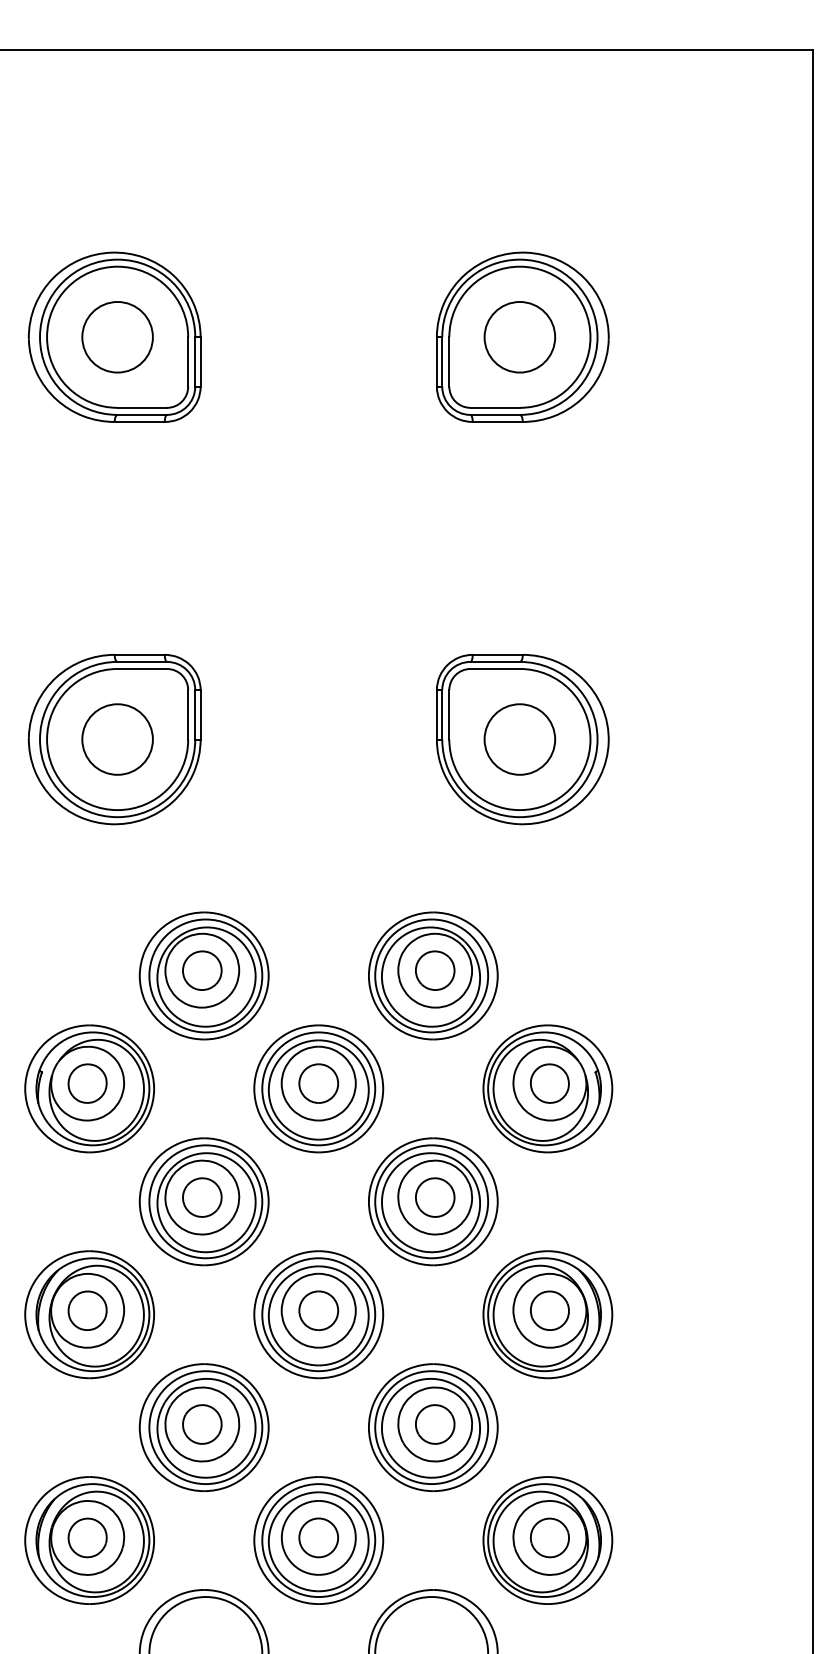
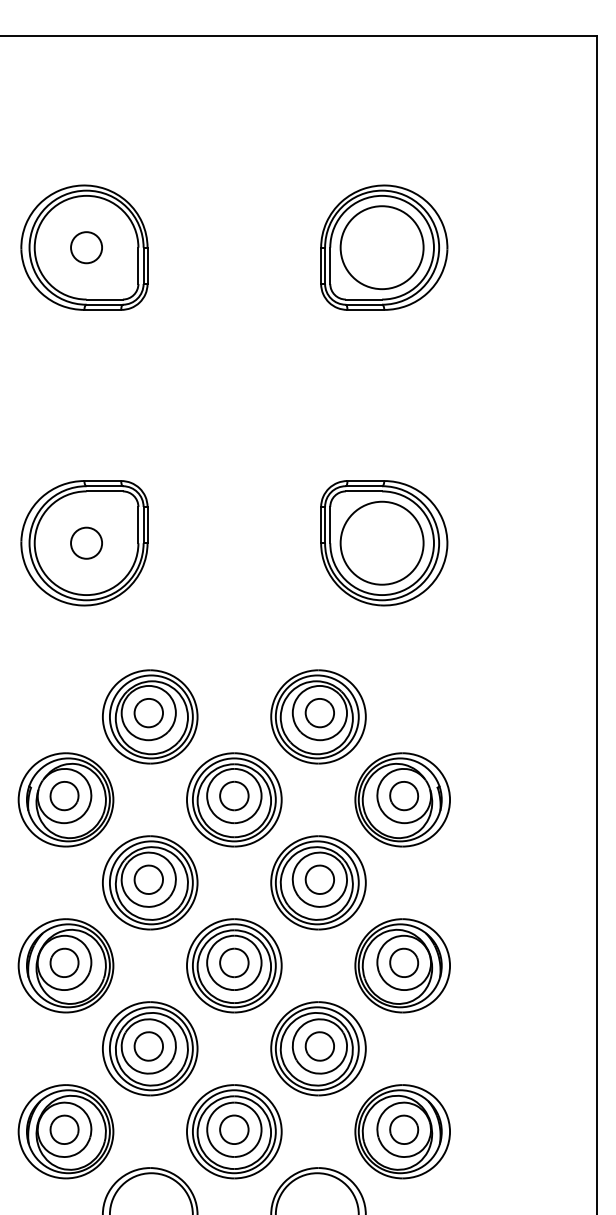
circle: (117, 337) -> (86, 247), size x0.6
circle: (520, 337) -> (382, 247), size x1.6
circle: (117, 739) -> (86, 543), size x0.6
circle: (520, 739) -> (382, 543), size x1.6

